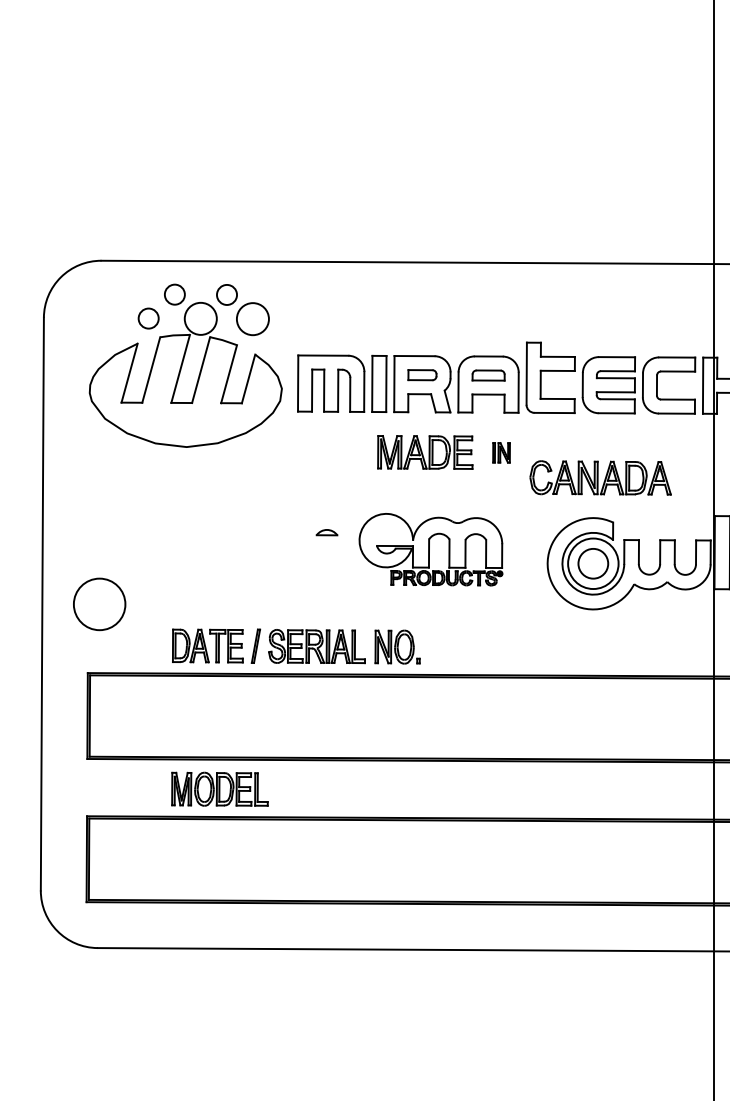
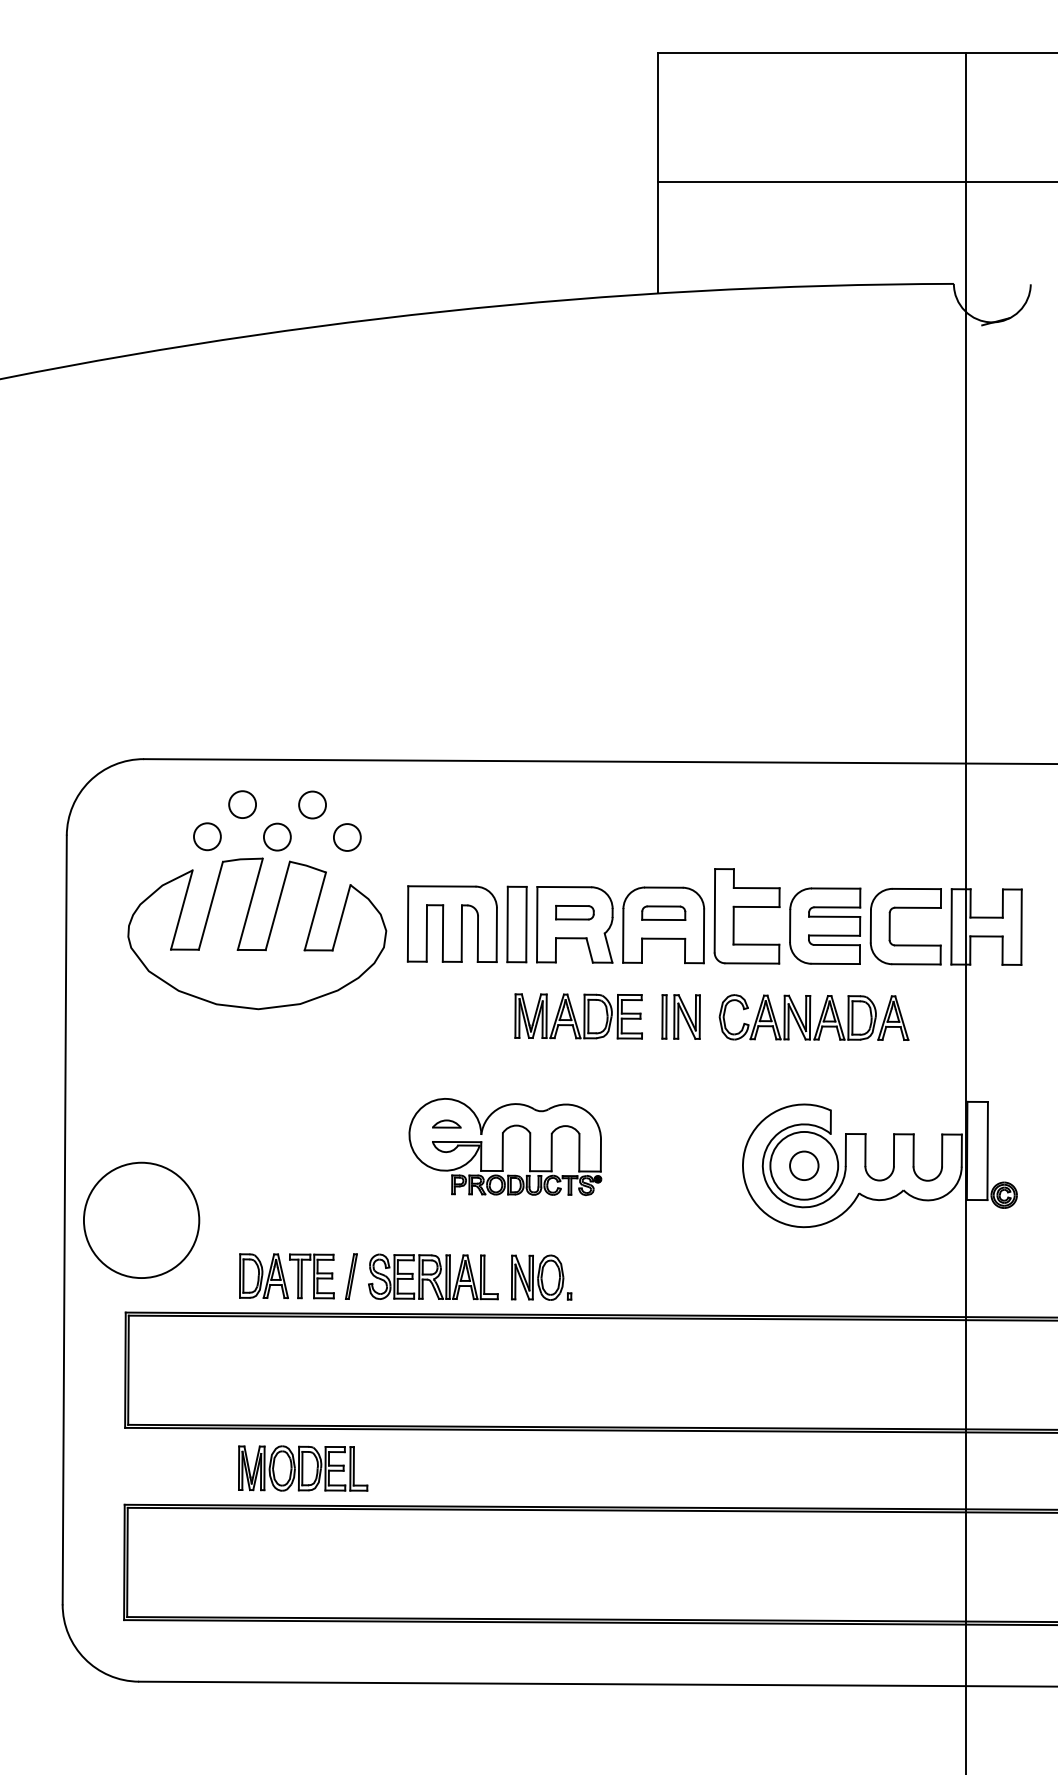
circle: (200, 318) -> (276, 836), size x0.62
circle: (252, 319) -> (346, 837), size x0.62
part: (501, 452) -> (680, 1016), size x1.67
part: (600, 477) -> (813, 1017), moved
part: (431, 549) -> (505, 1146), moved
circle: (593, 563) -> (804, 1165), size x0.71
circle: (99, 604) -> (141, 1220), size x1.67

